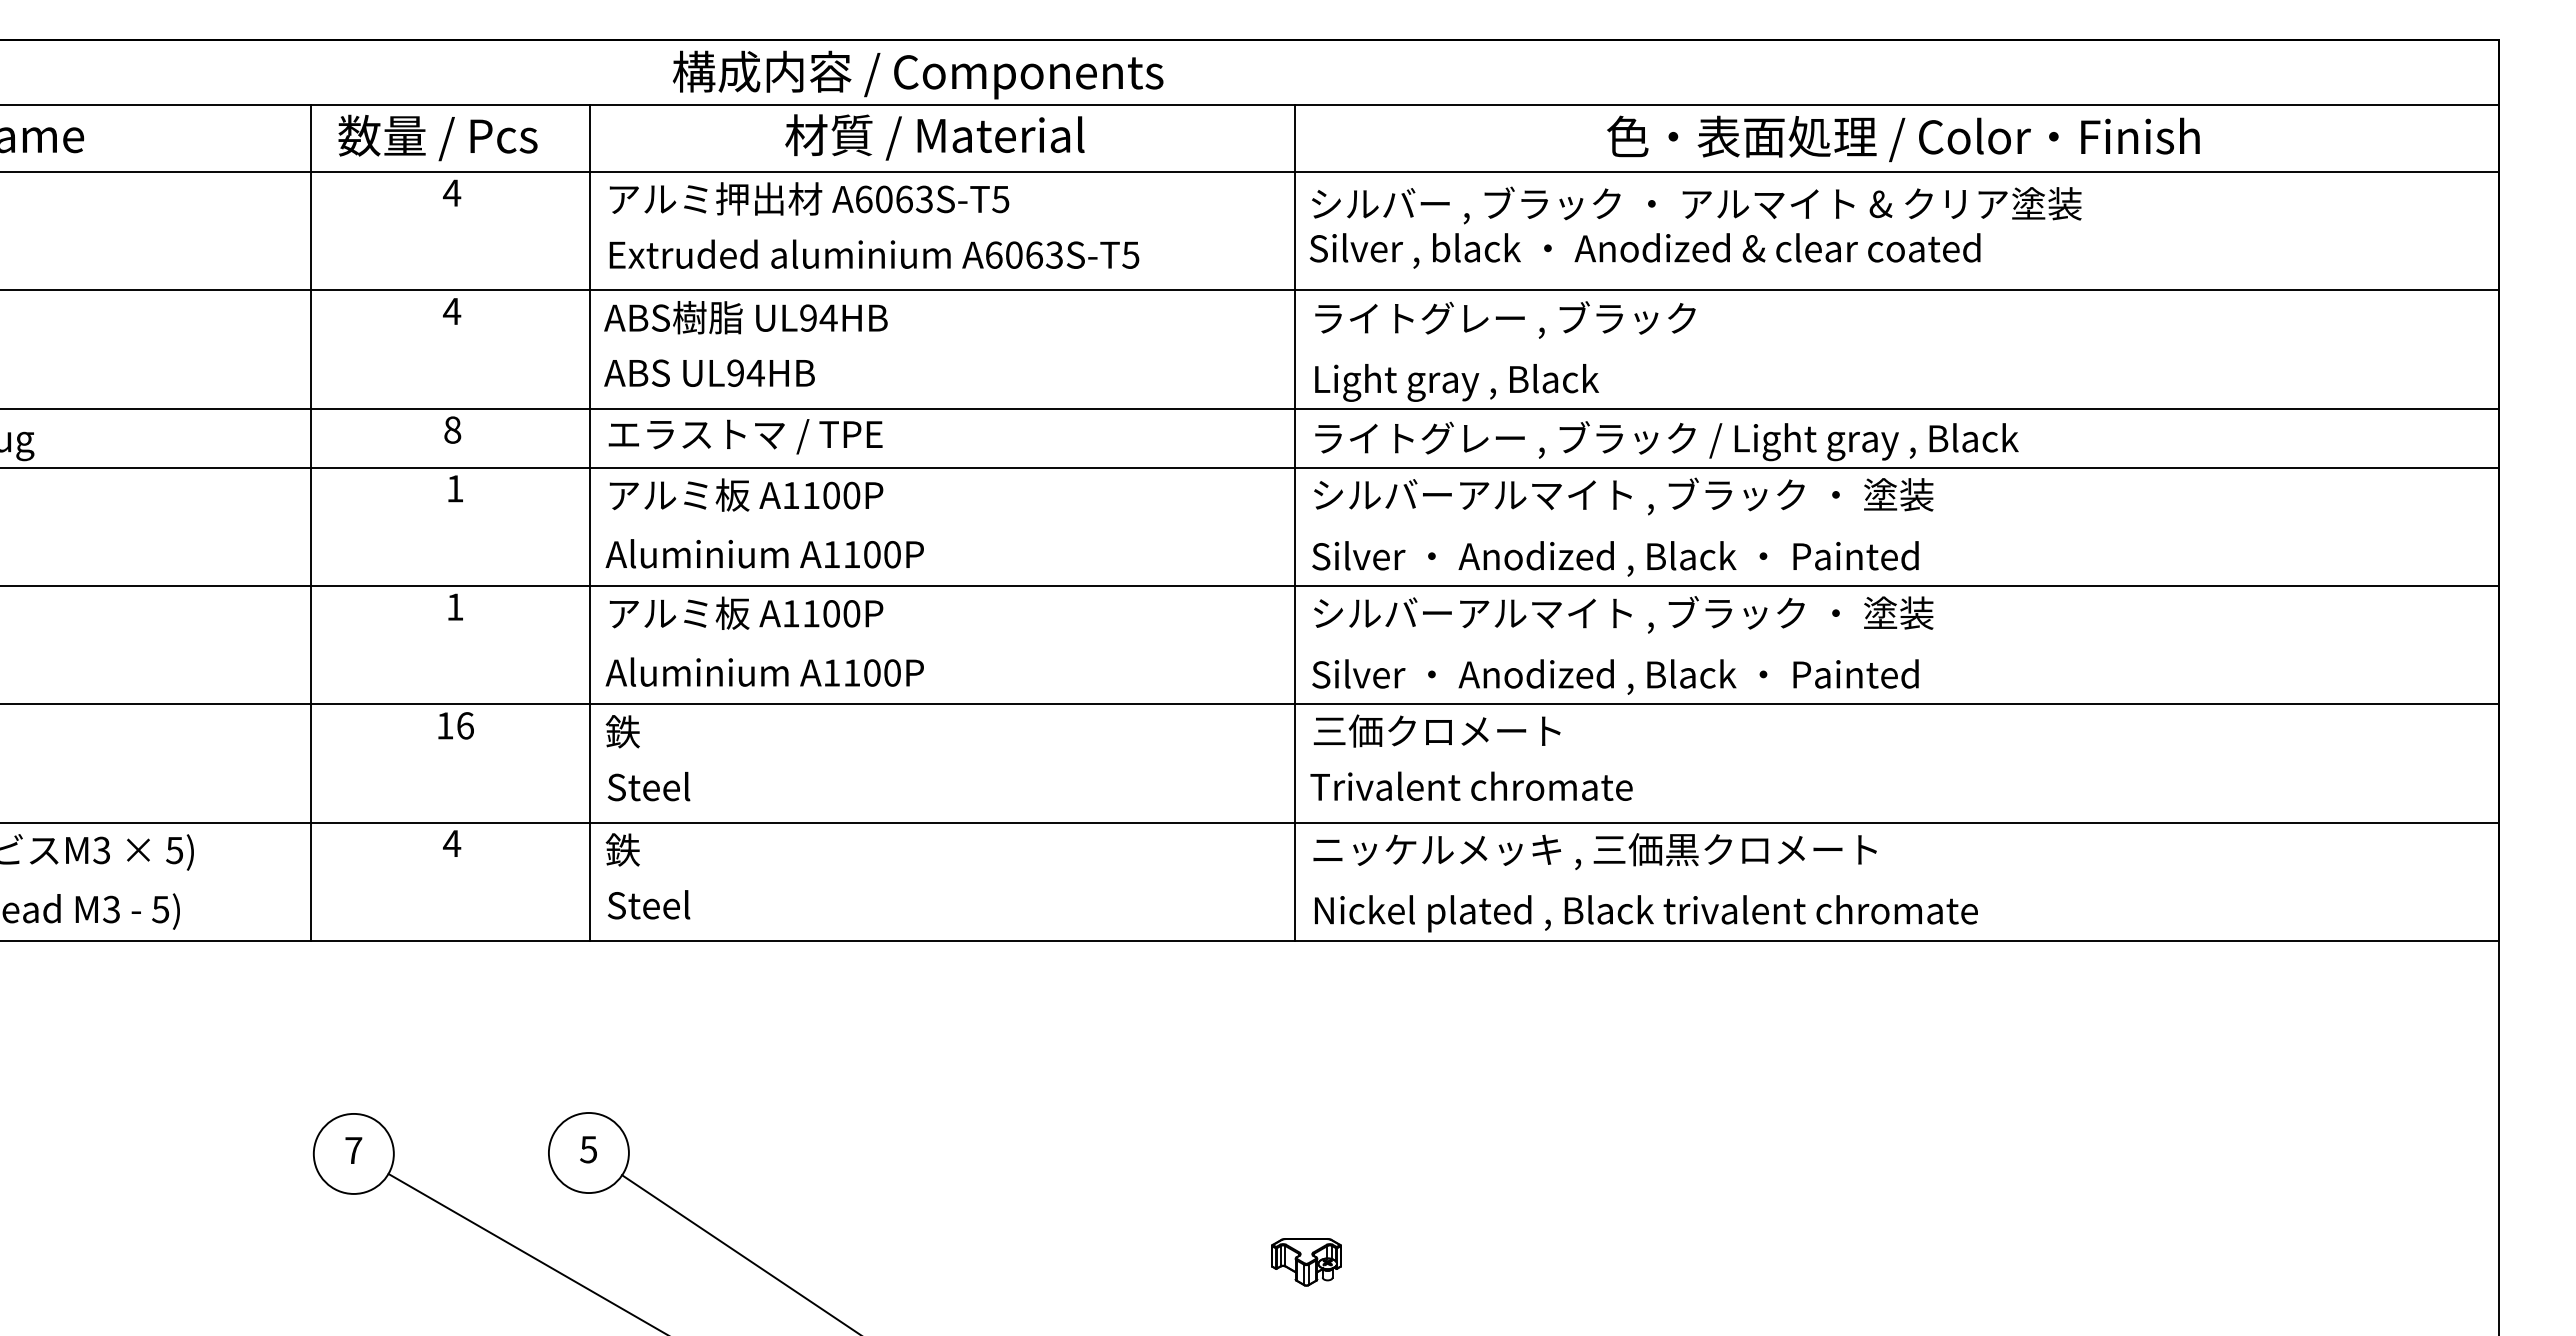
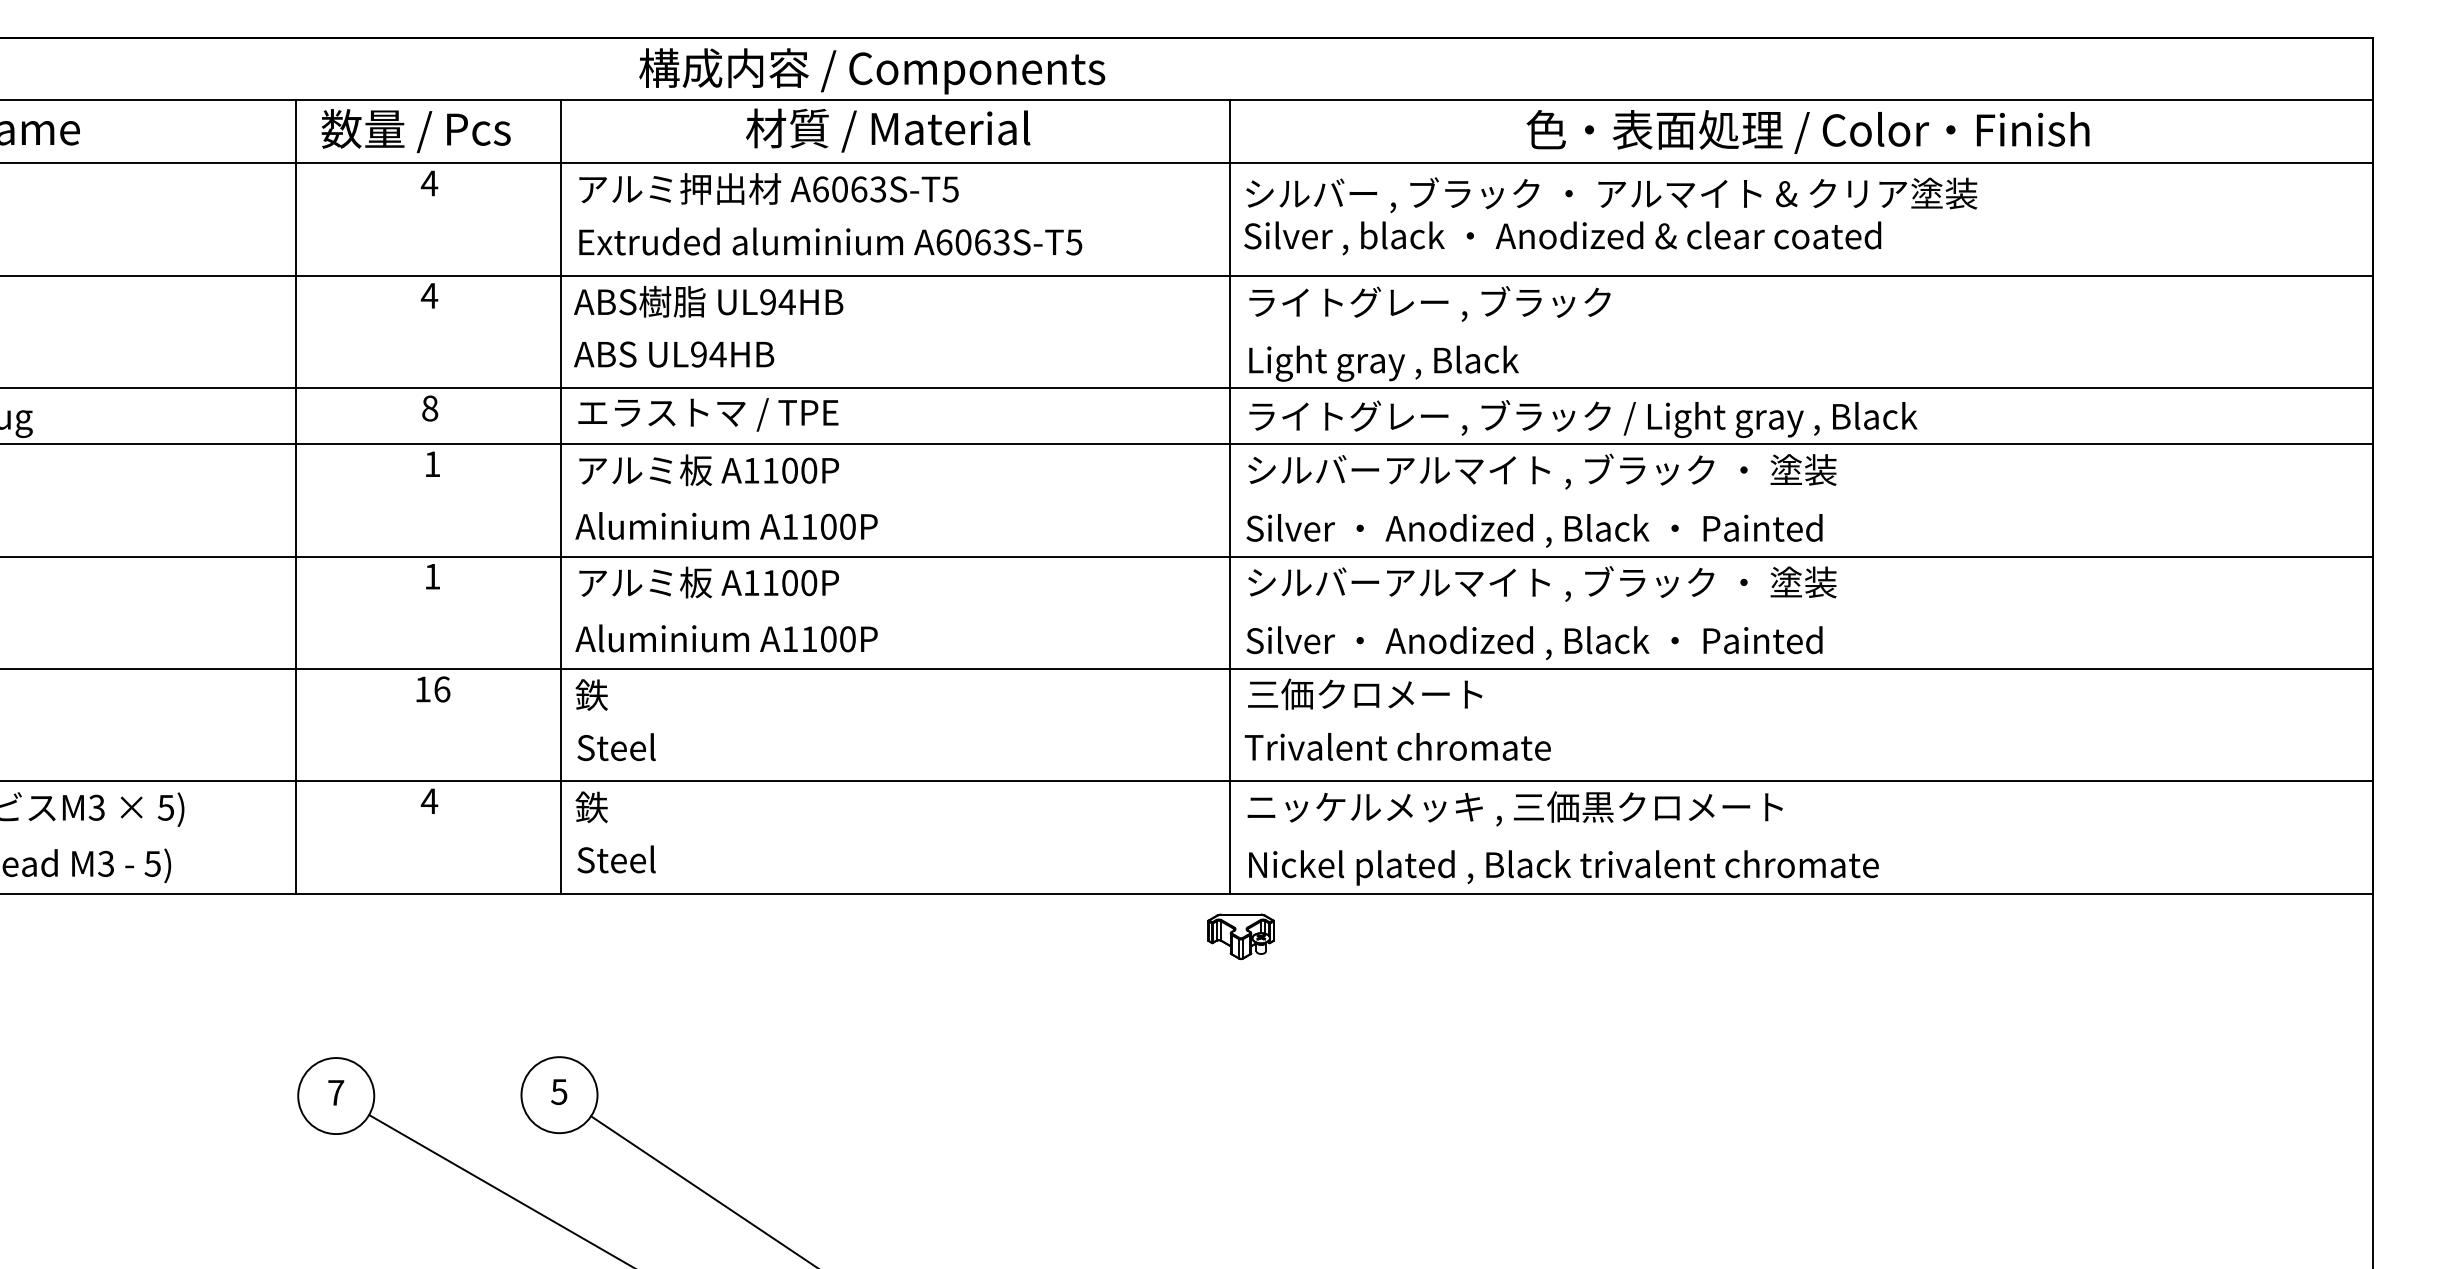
part: (1306, 1262) -> (1241, 937), moved

